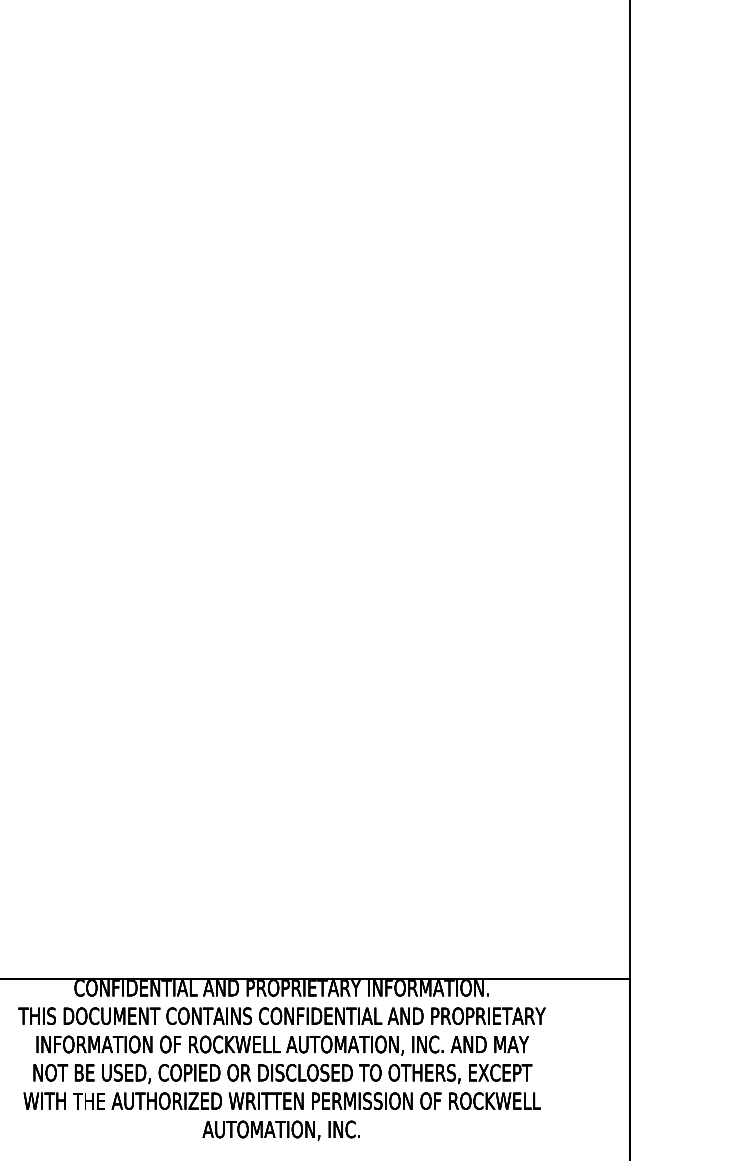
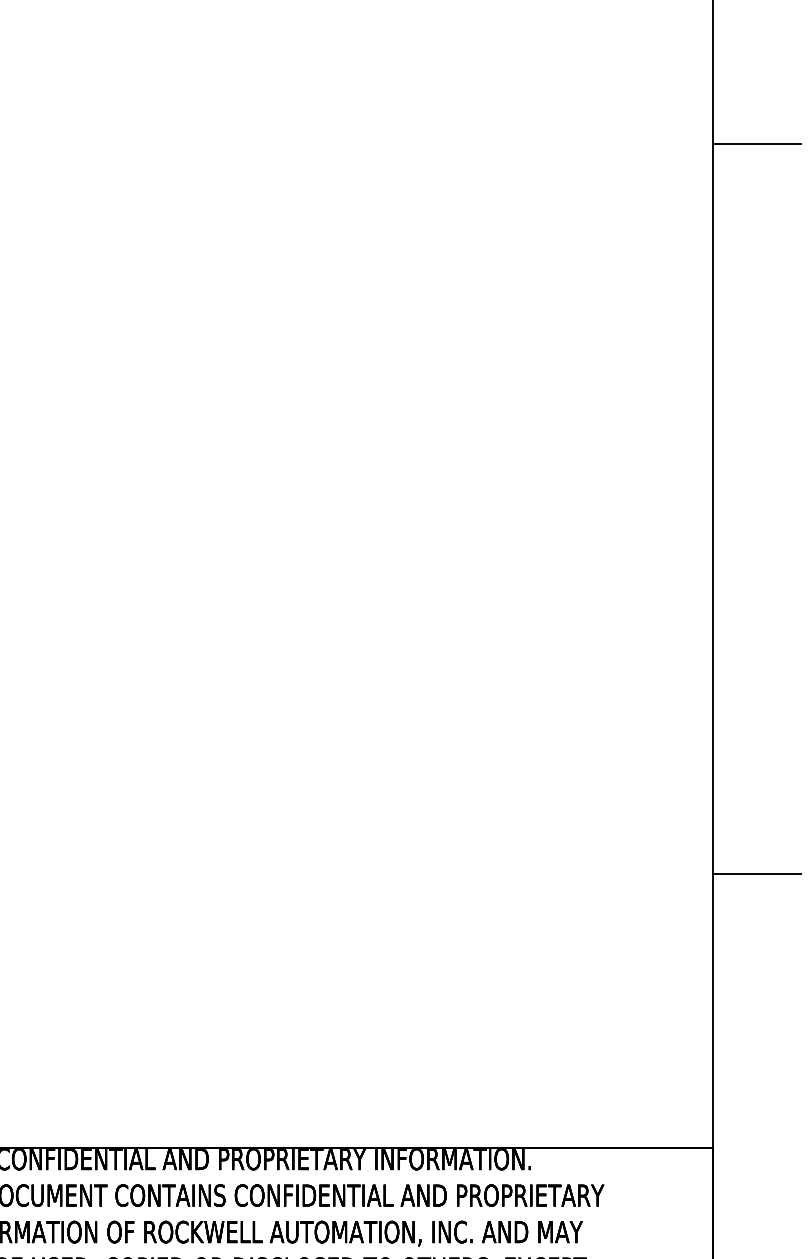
line: (663, 200) -> (756, 143), added
line: (663, 766) -> (756, 873), added

